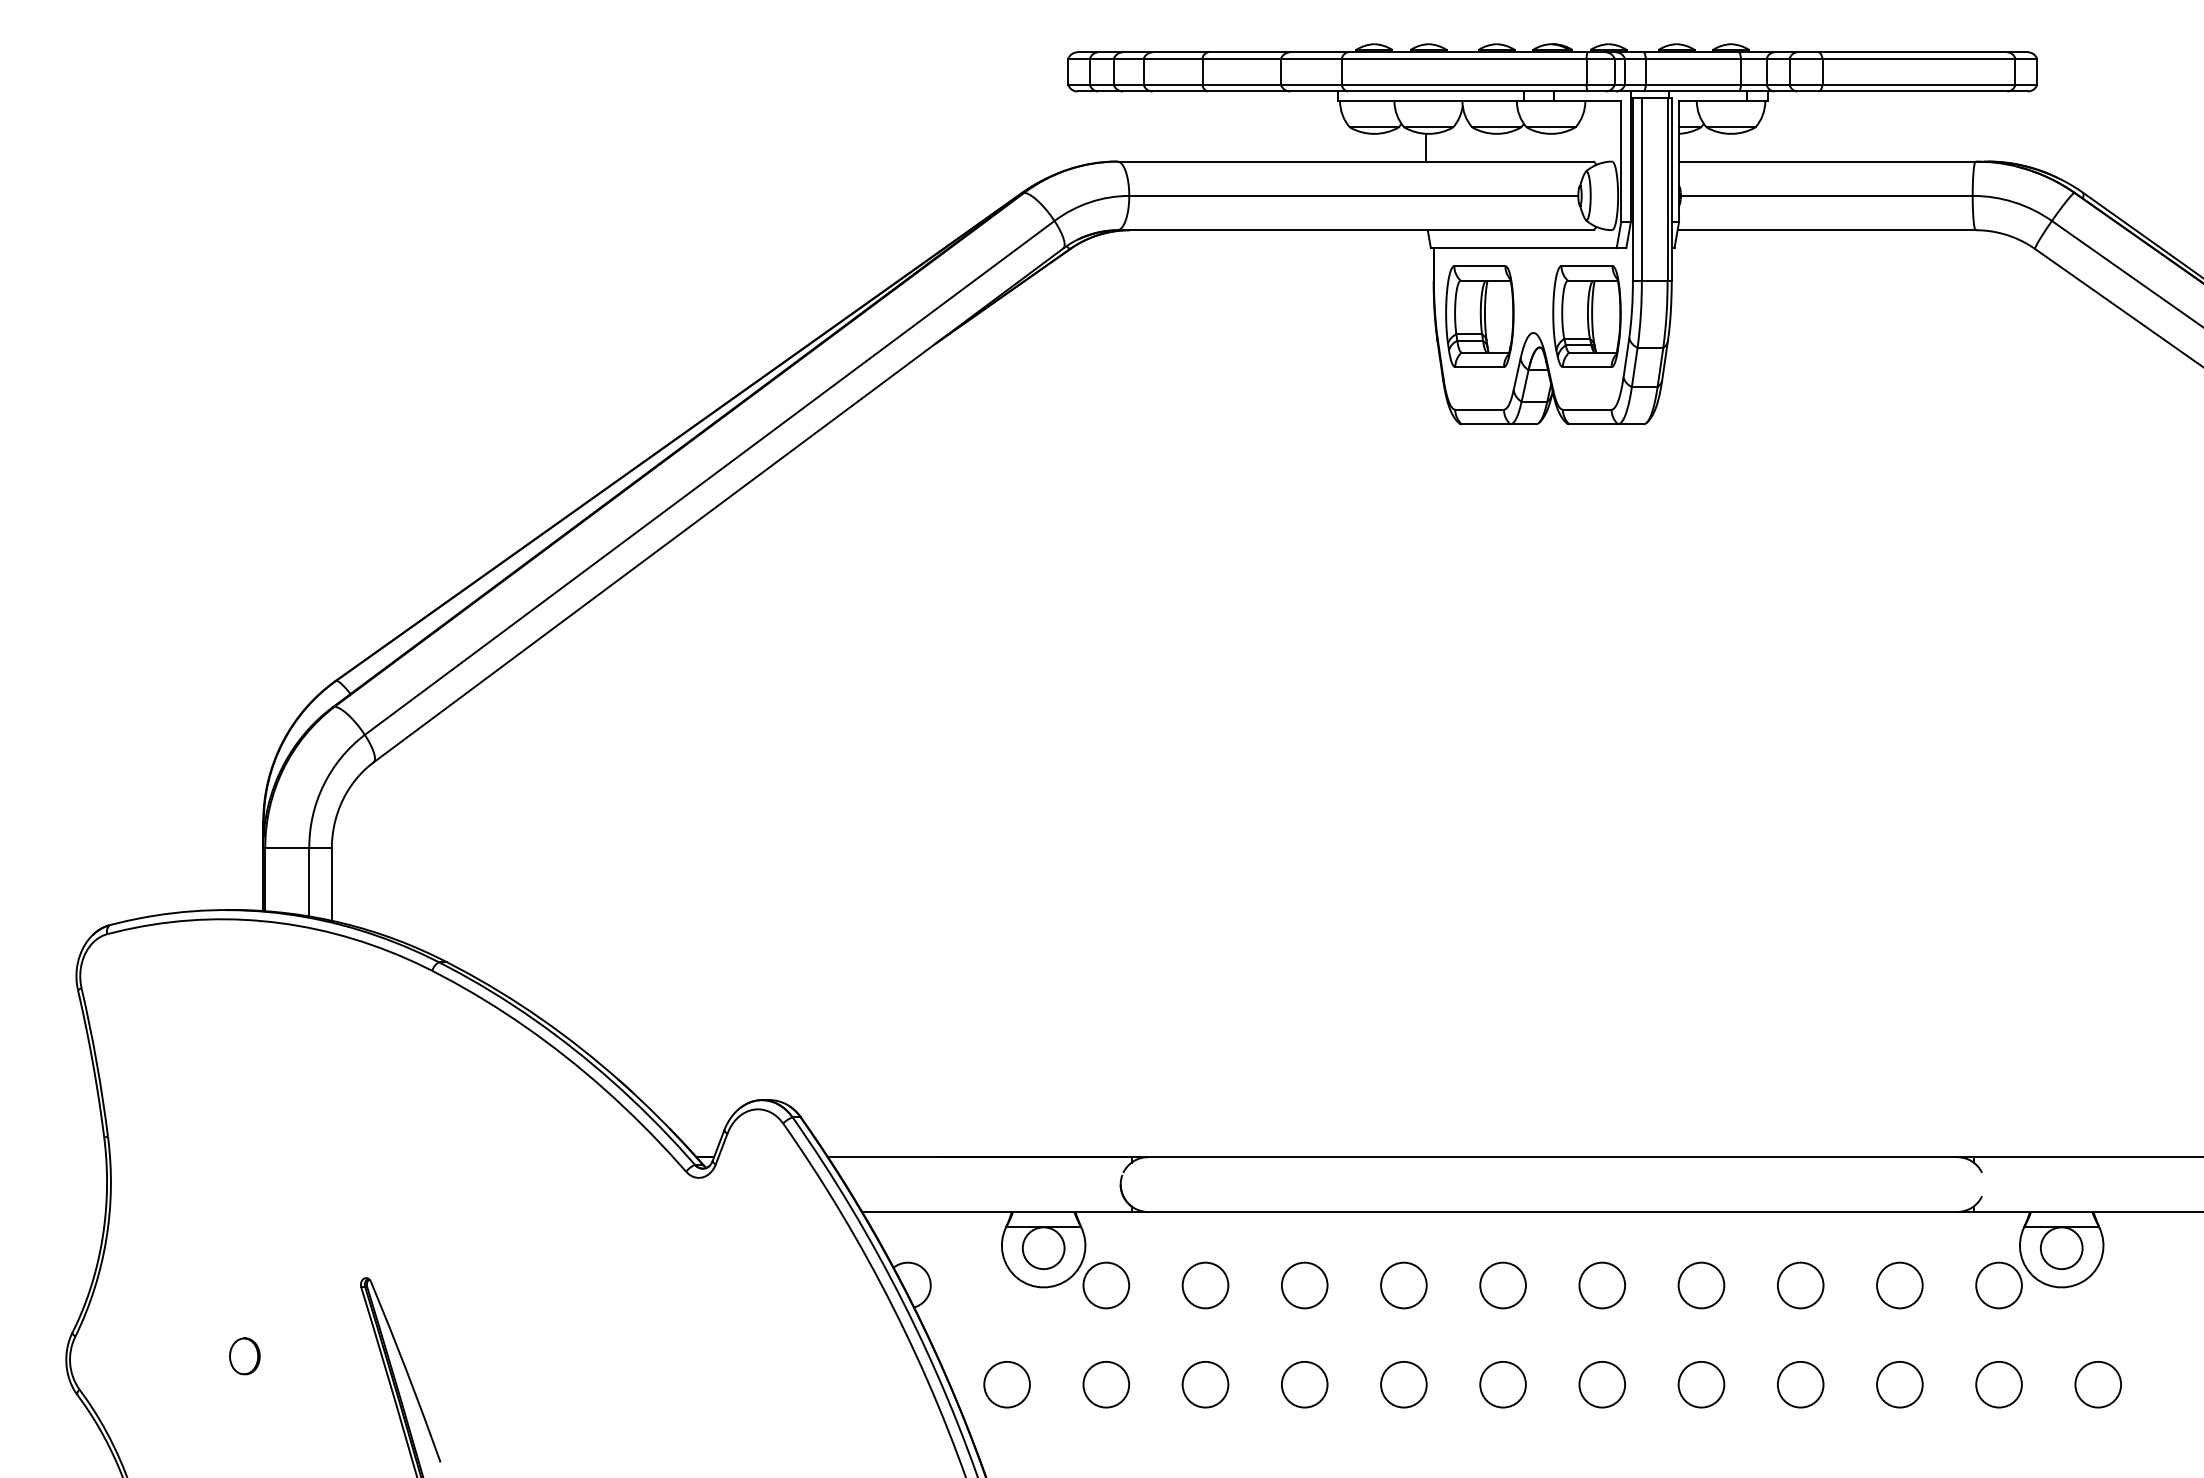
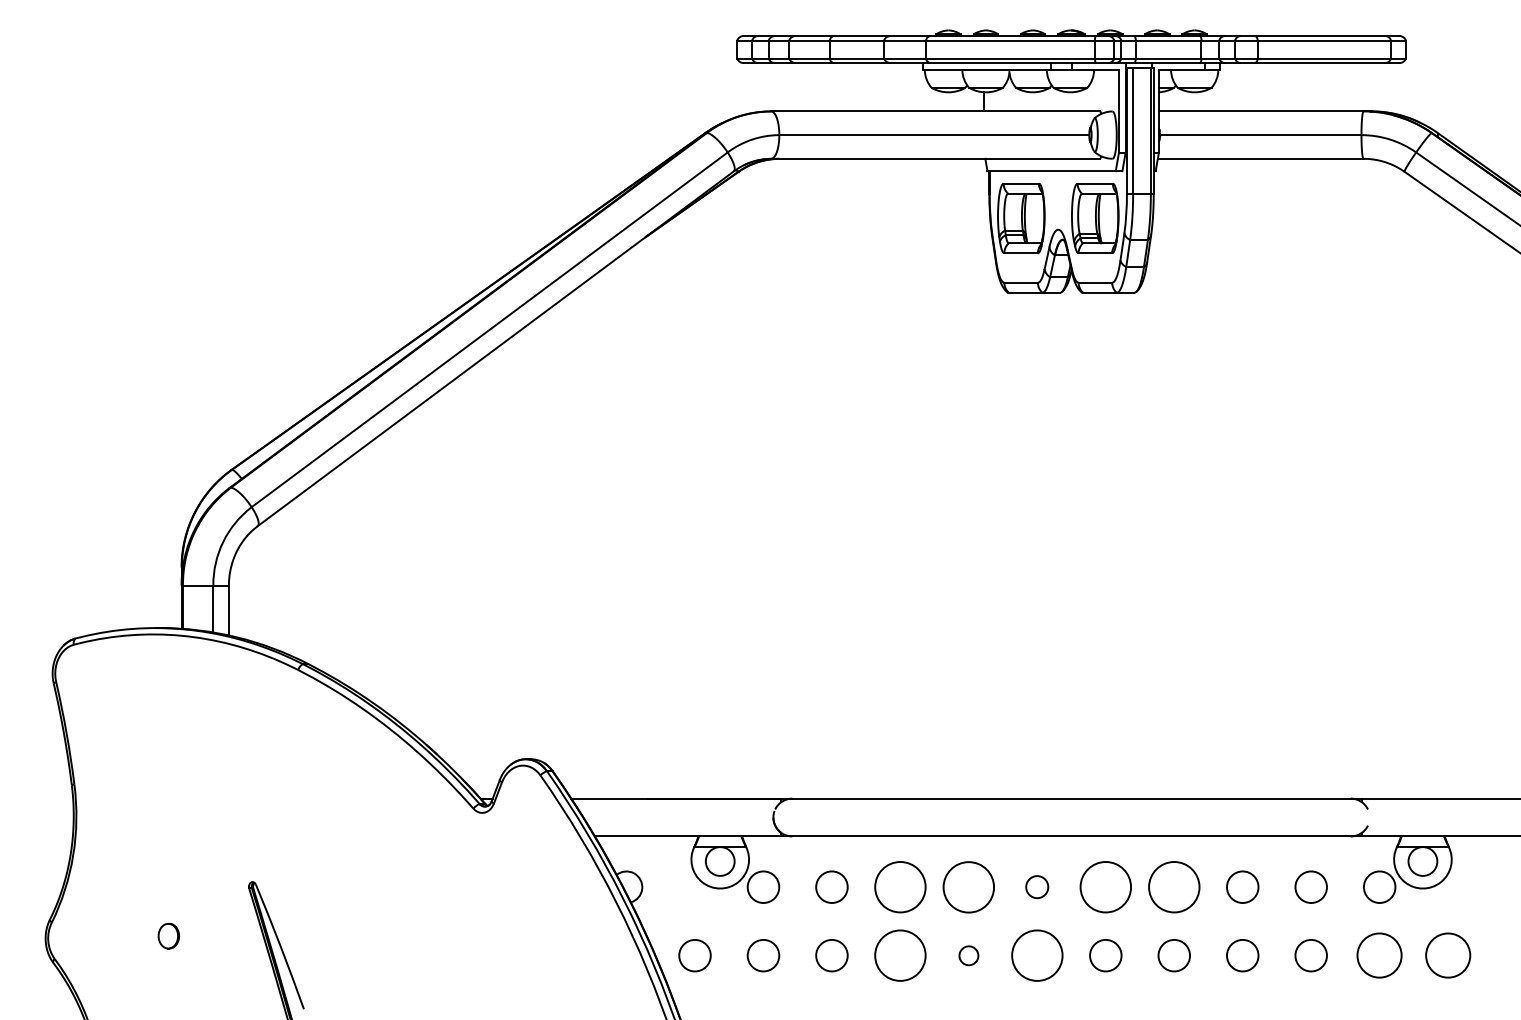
circle: (1304, 1284) -> (900, 886), size x1.6
circle: (1403, 1284) -> (968, 886), size x1.6
circle: (1501, 1284) -> (1036, 886), size x0.7
circle: (1601, 1284) -> (1105, 886), size x1.6
circle: (1701, 1284) -> (1174, 886), size x1.6
circle: (1304, 1384) -> (900, 955), size x1.6
circle: (1403, 1384) -> (968, 955), size x0.6
circle: (1503, 1384) -> (1037, 955), size x1.6
circle: (1998, 1384) -> (1379, 955), size x1.4
circle: (2097, 1384) -> (1447, 955), size x1.4

